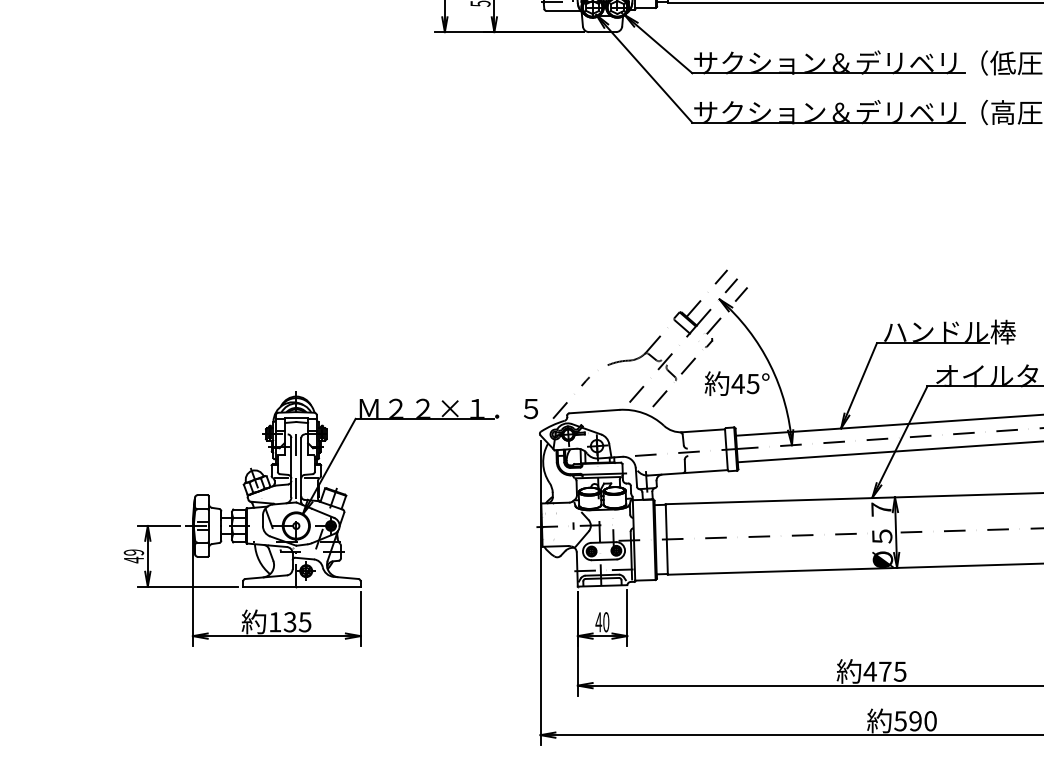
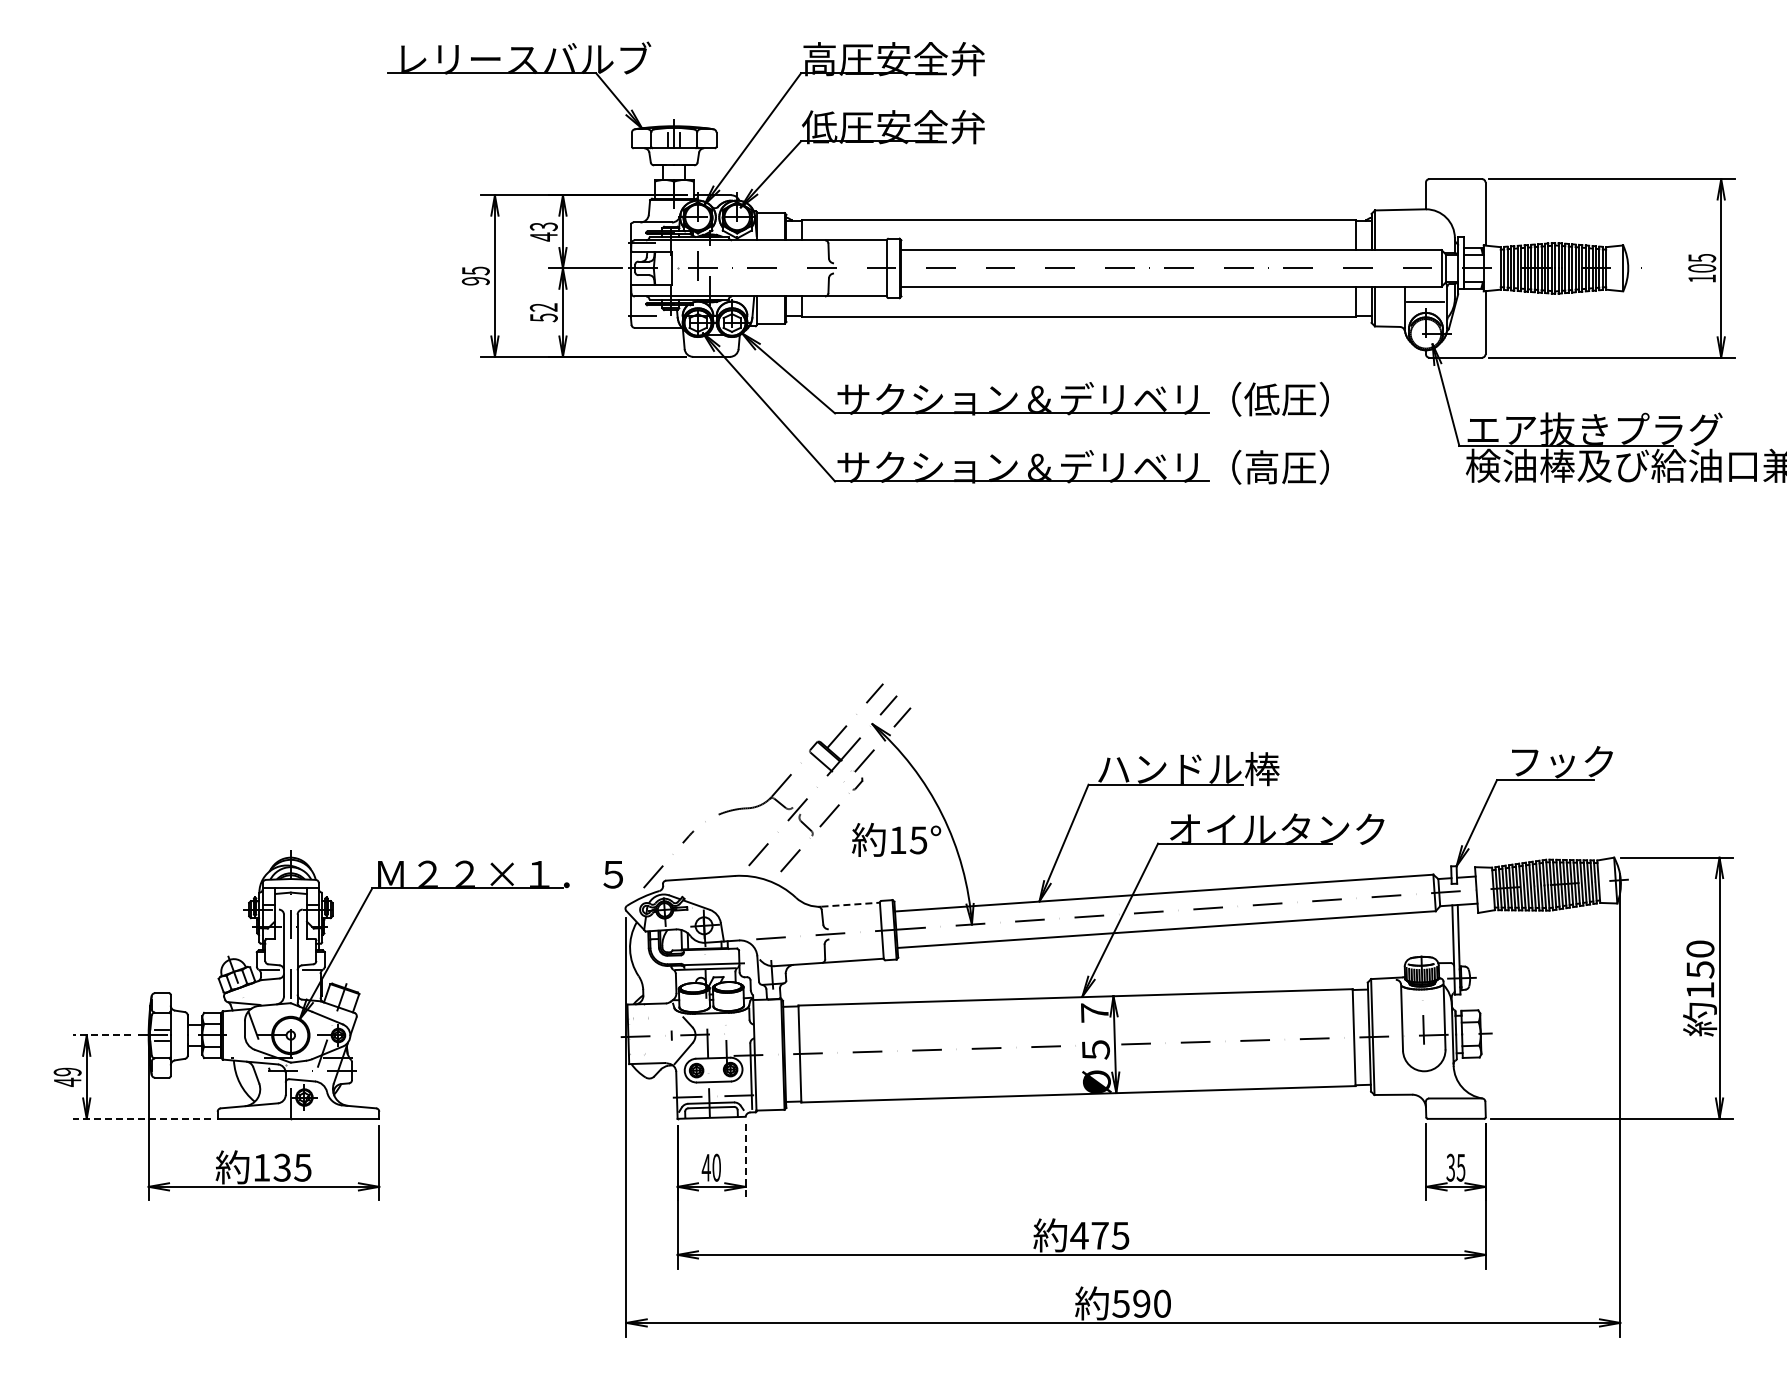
text: (737, 383) -> (897, 839), 45° -> 15°
line: (704, 430) -> (851, 904), solid -> dashed
line: (158, 525) -> (101, 1035), solid -> dashed
line: (188, 586) -> (142, 1118), solid -> dashed
line: (627, 618) -> (745, 1162), solid -> dashed

